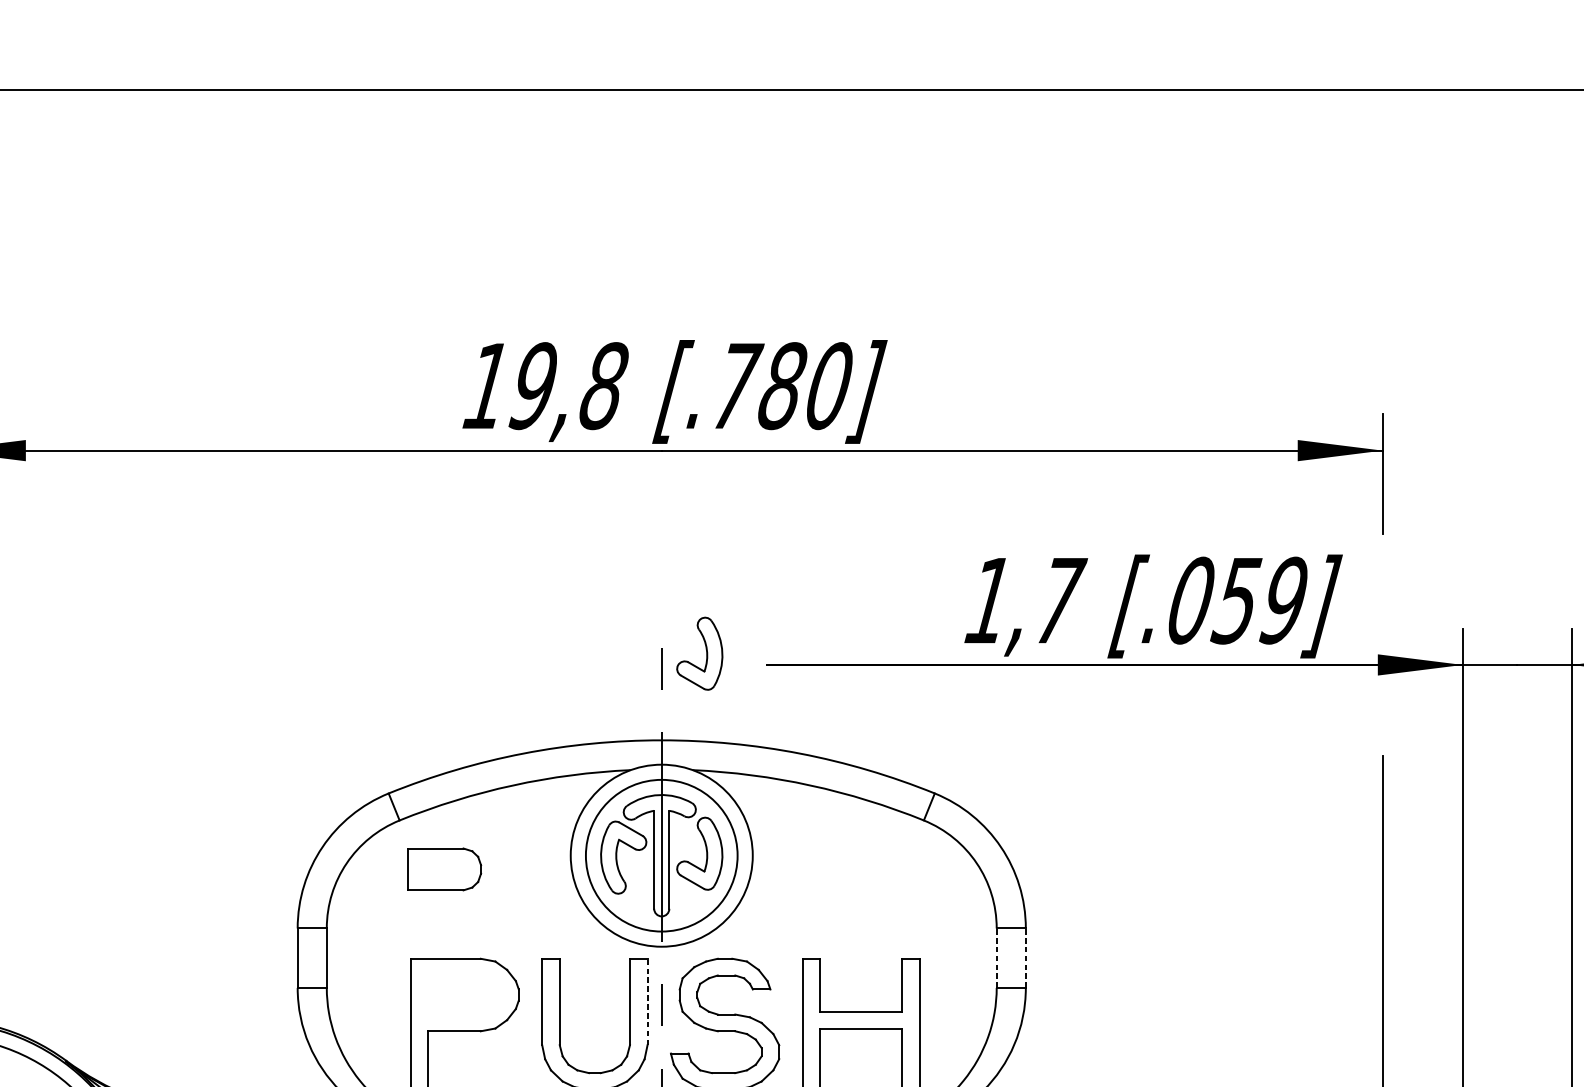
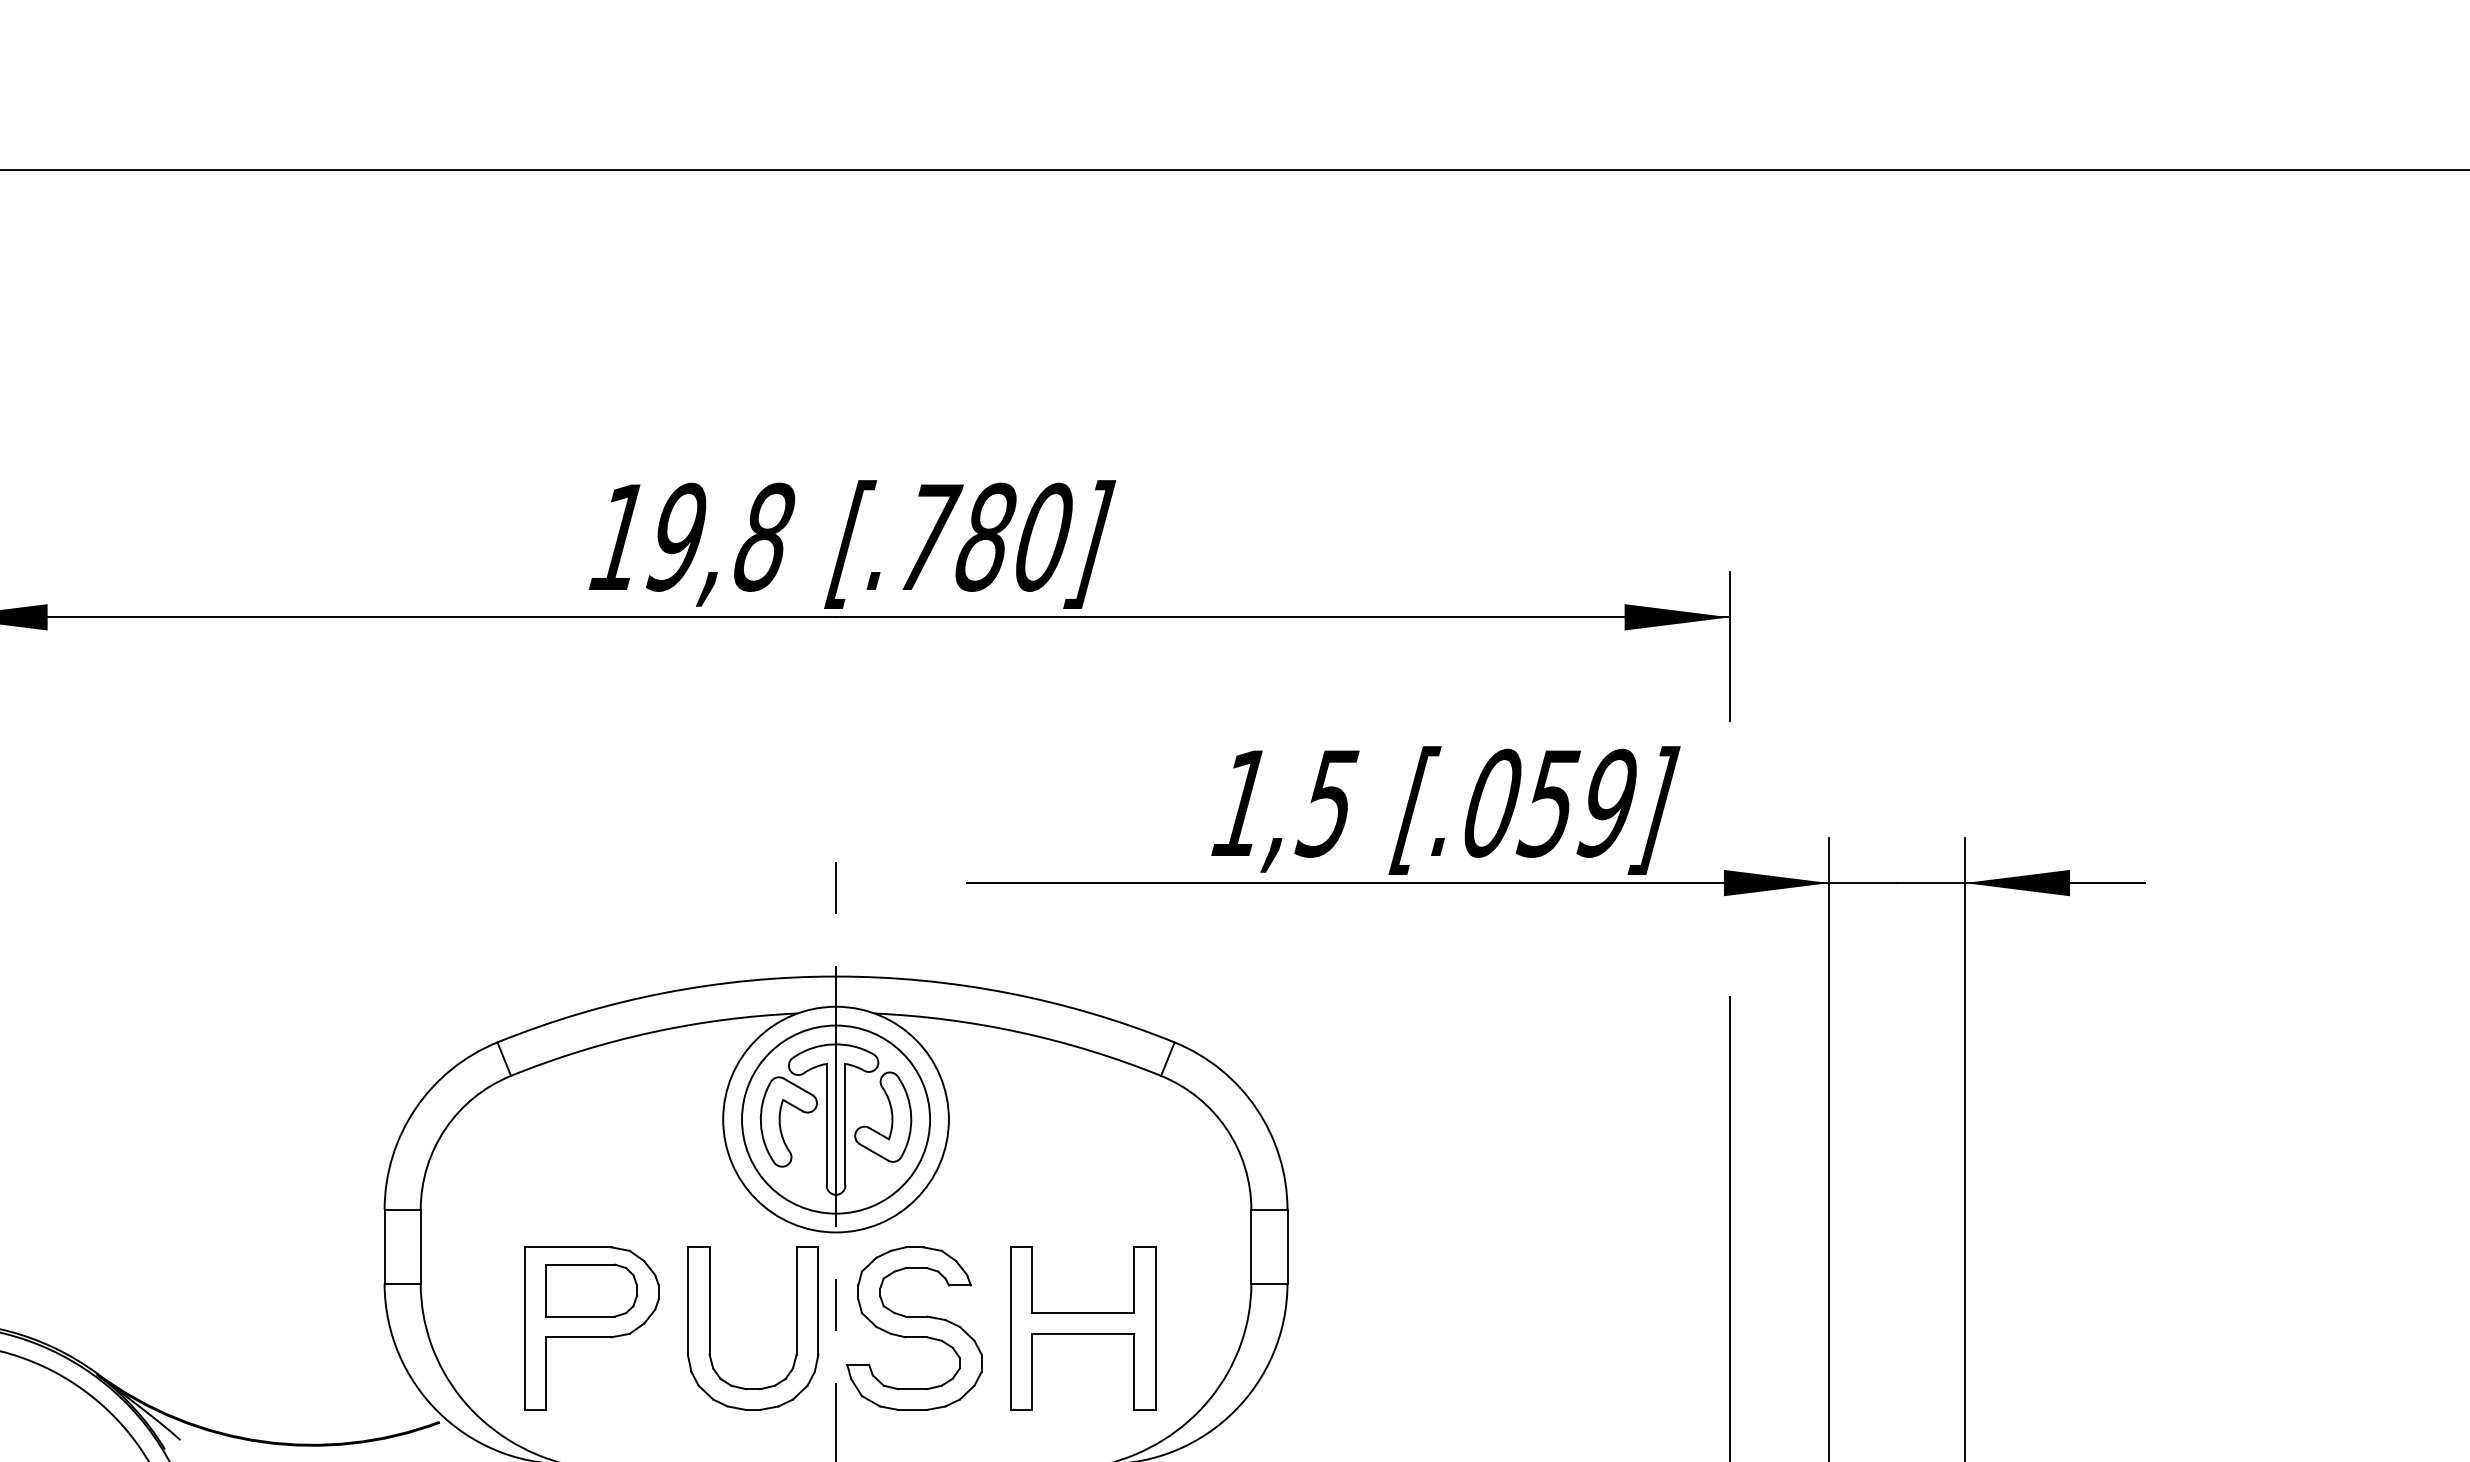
text: (1059, 600) -> (1329, 803), 1,7 -> 1,5
part: (706, 653) -> (891, 868), removed
part: (444, 869) -> (591, 1290), moved
line: (996, 958) -> (1251, 1246), dashed -> solid
line: (1025, 958) -> (1287, 1246), dashed -> solid
line: (647, 1002) -> (818, 1301), dashed -> solid

